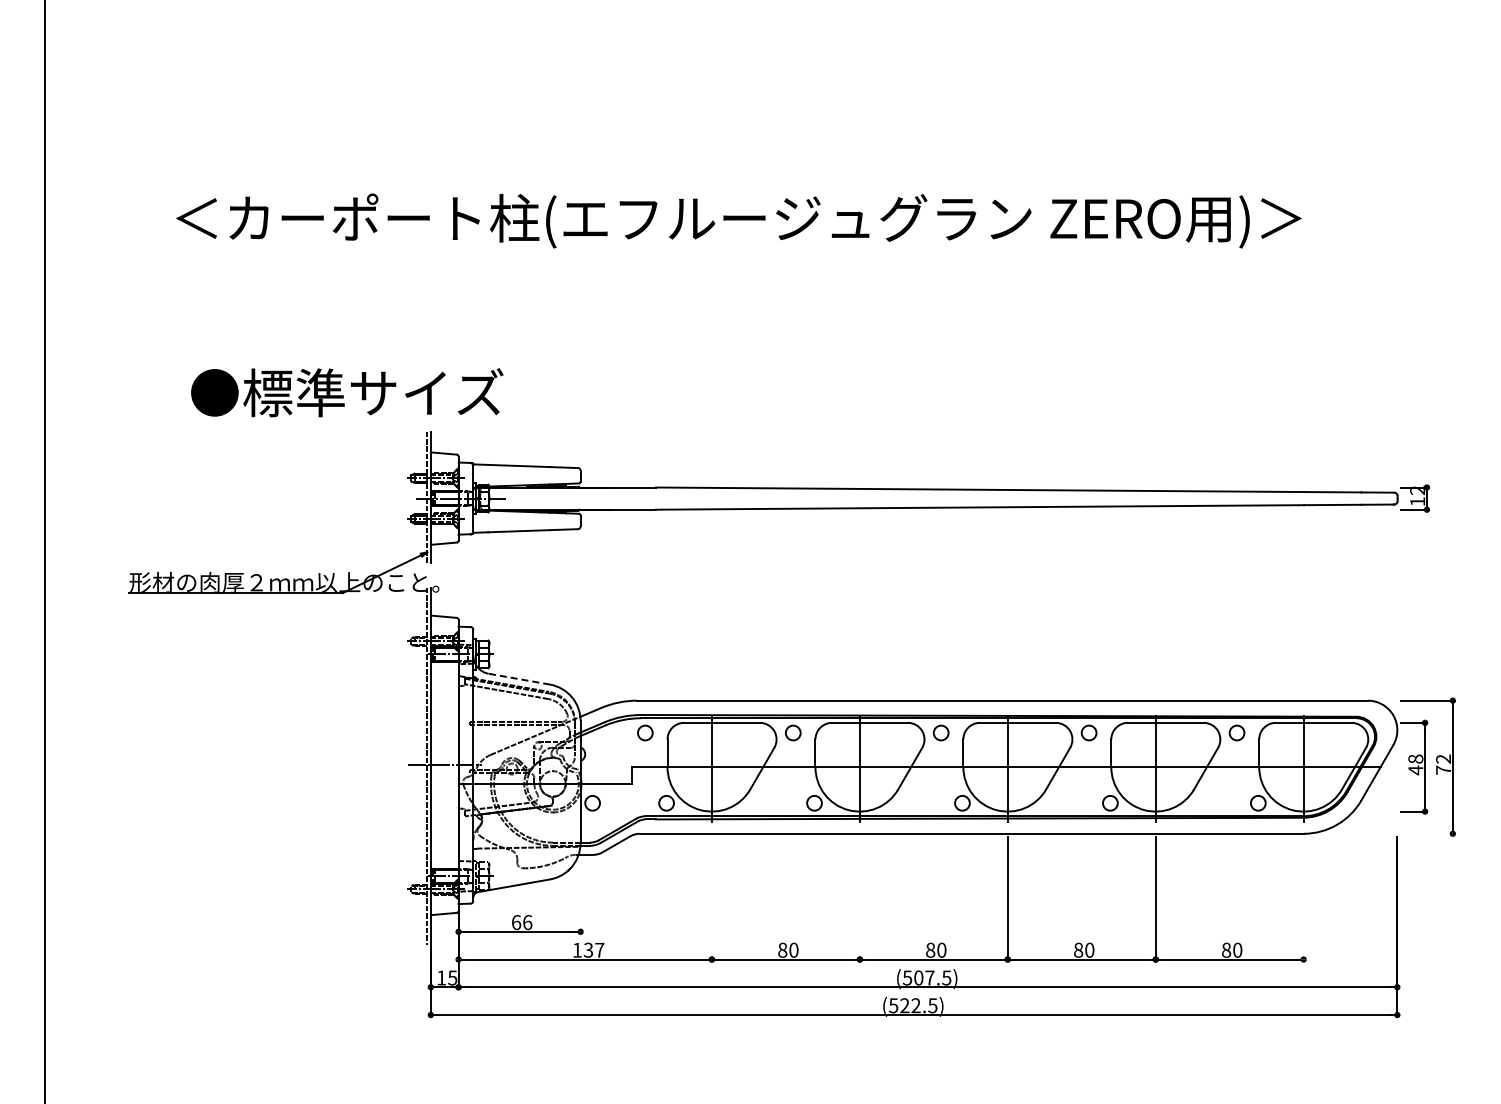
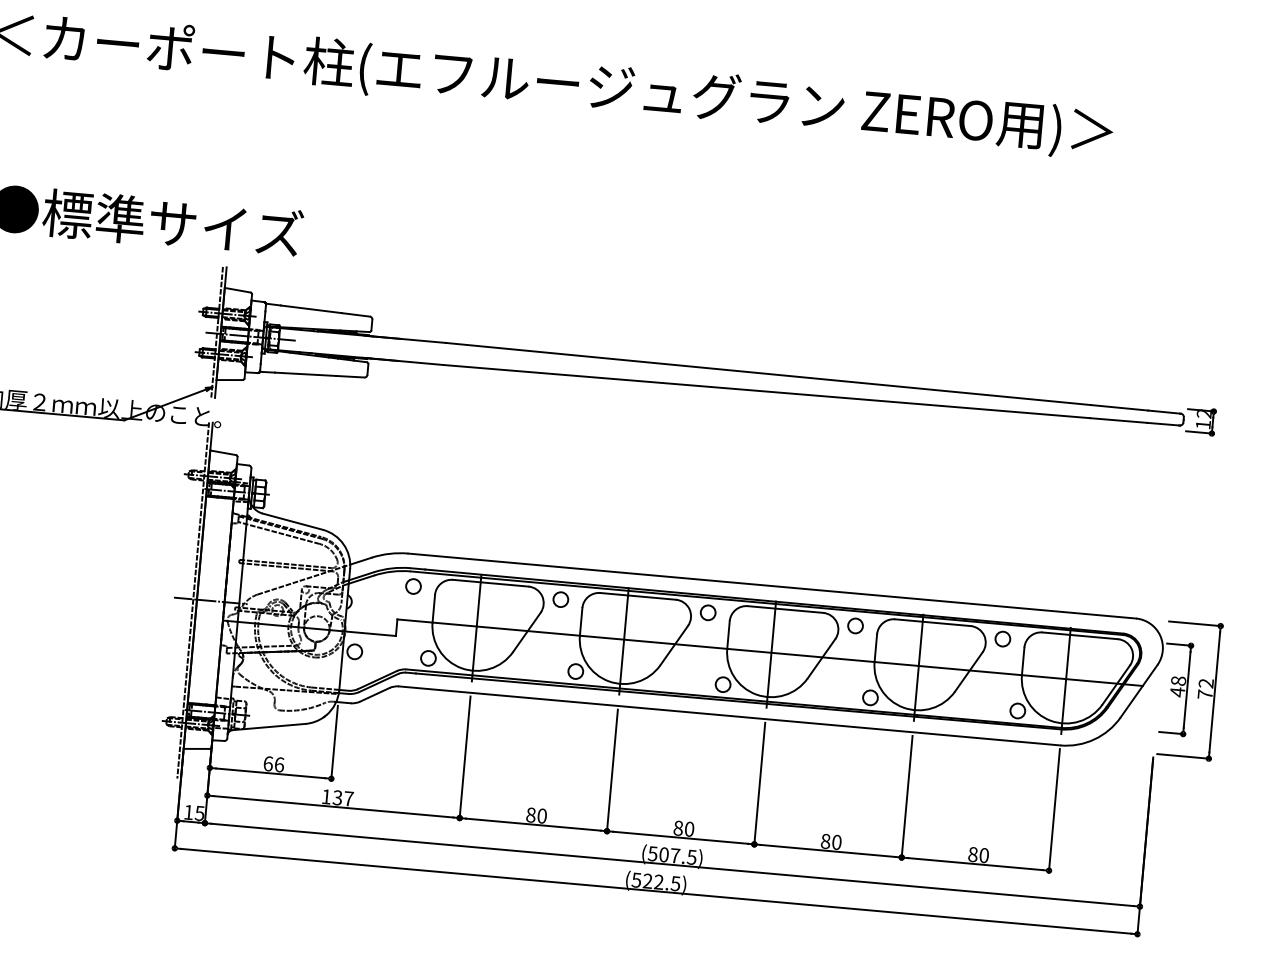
line: (518, 679) -> (291, 521), dashed -> solid
line: (1427, 833) -> (1183, 756), added
line: (580, 895) -> (334, 742), added
line: (711, 899) -> (464, 758), added
line: (859, 899) -> (612, 771), added
line: (1303, 899) -> (1054, 810), added

